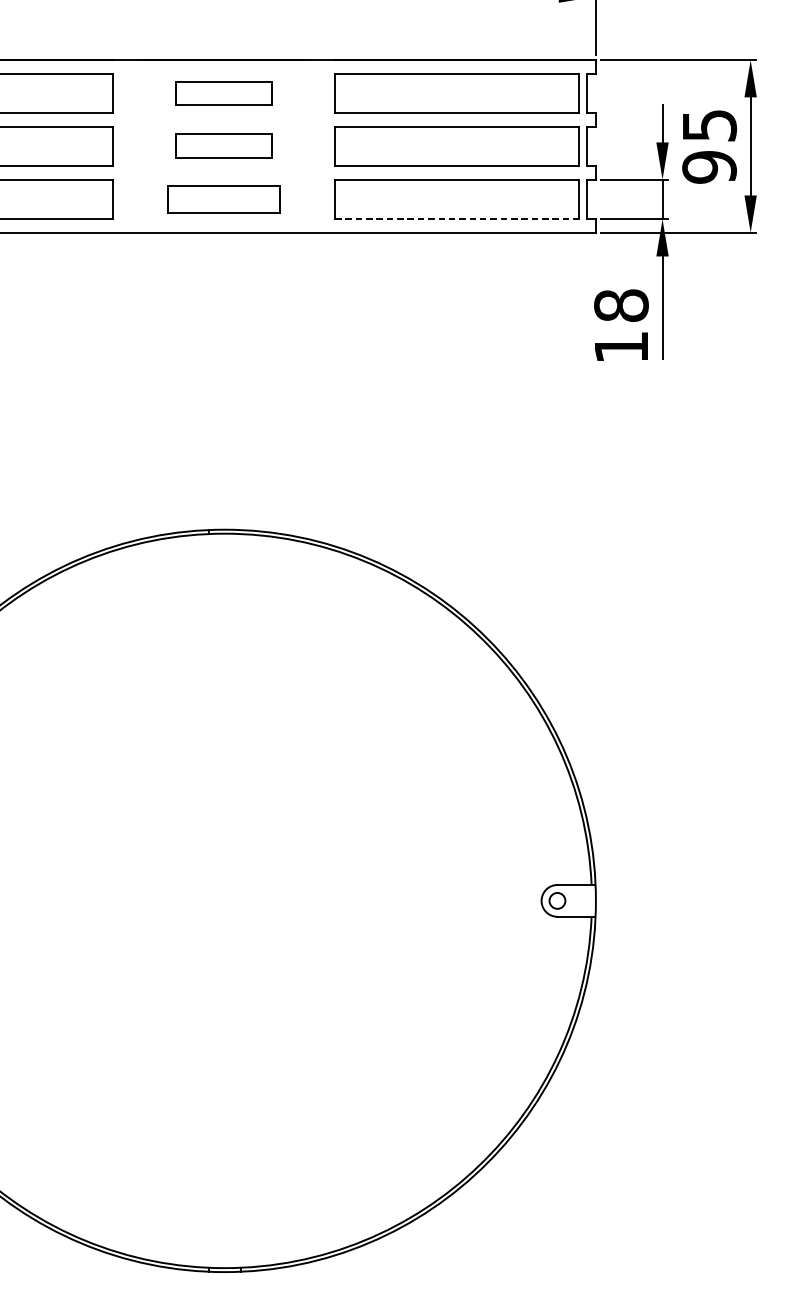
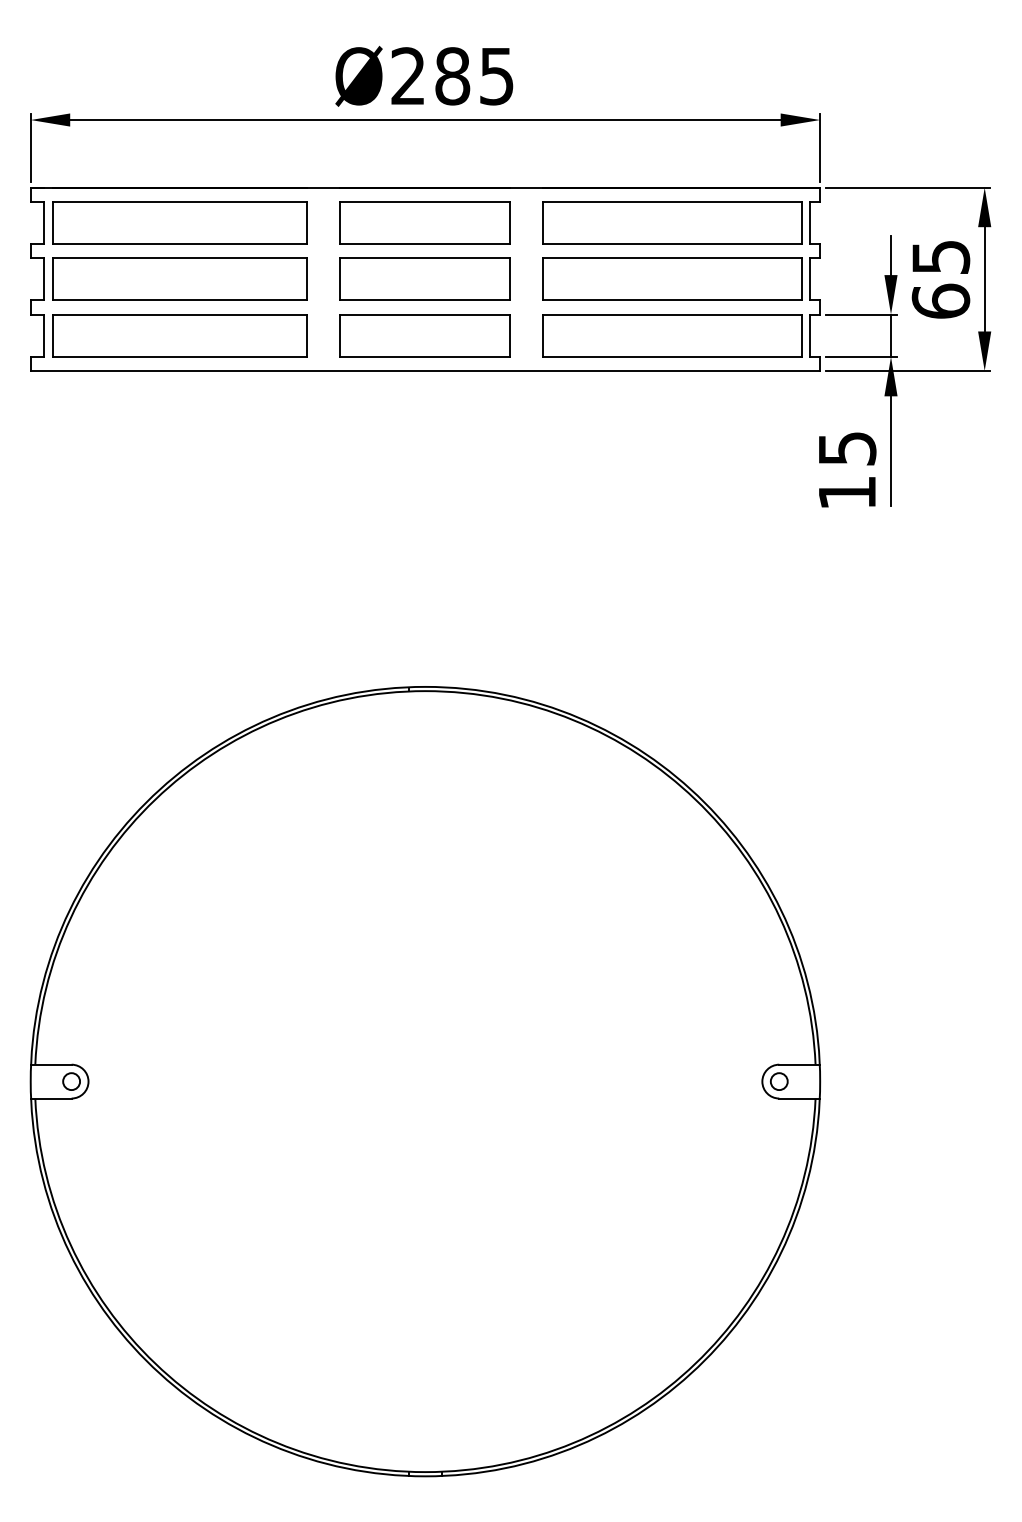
part: (223, 92) -> (424, 222), size x1.67
part: (223, 145) -> (424, 278), size x1.67
text: (709, 167) -> (940, 301), 95 -> 65
part: (223, 199) -> (424, 335), size x1.43
line: (457, 219) -> (672, 356), dashed -> solid
text: (621, 305) -> (847, 448), 18 -> 15

